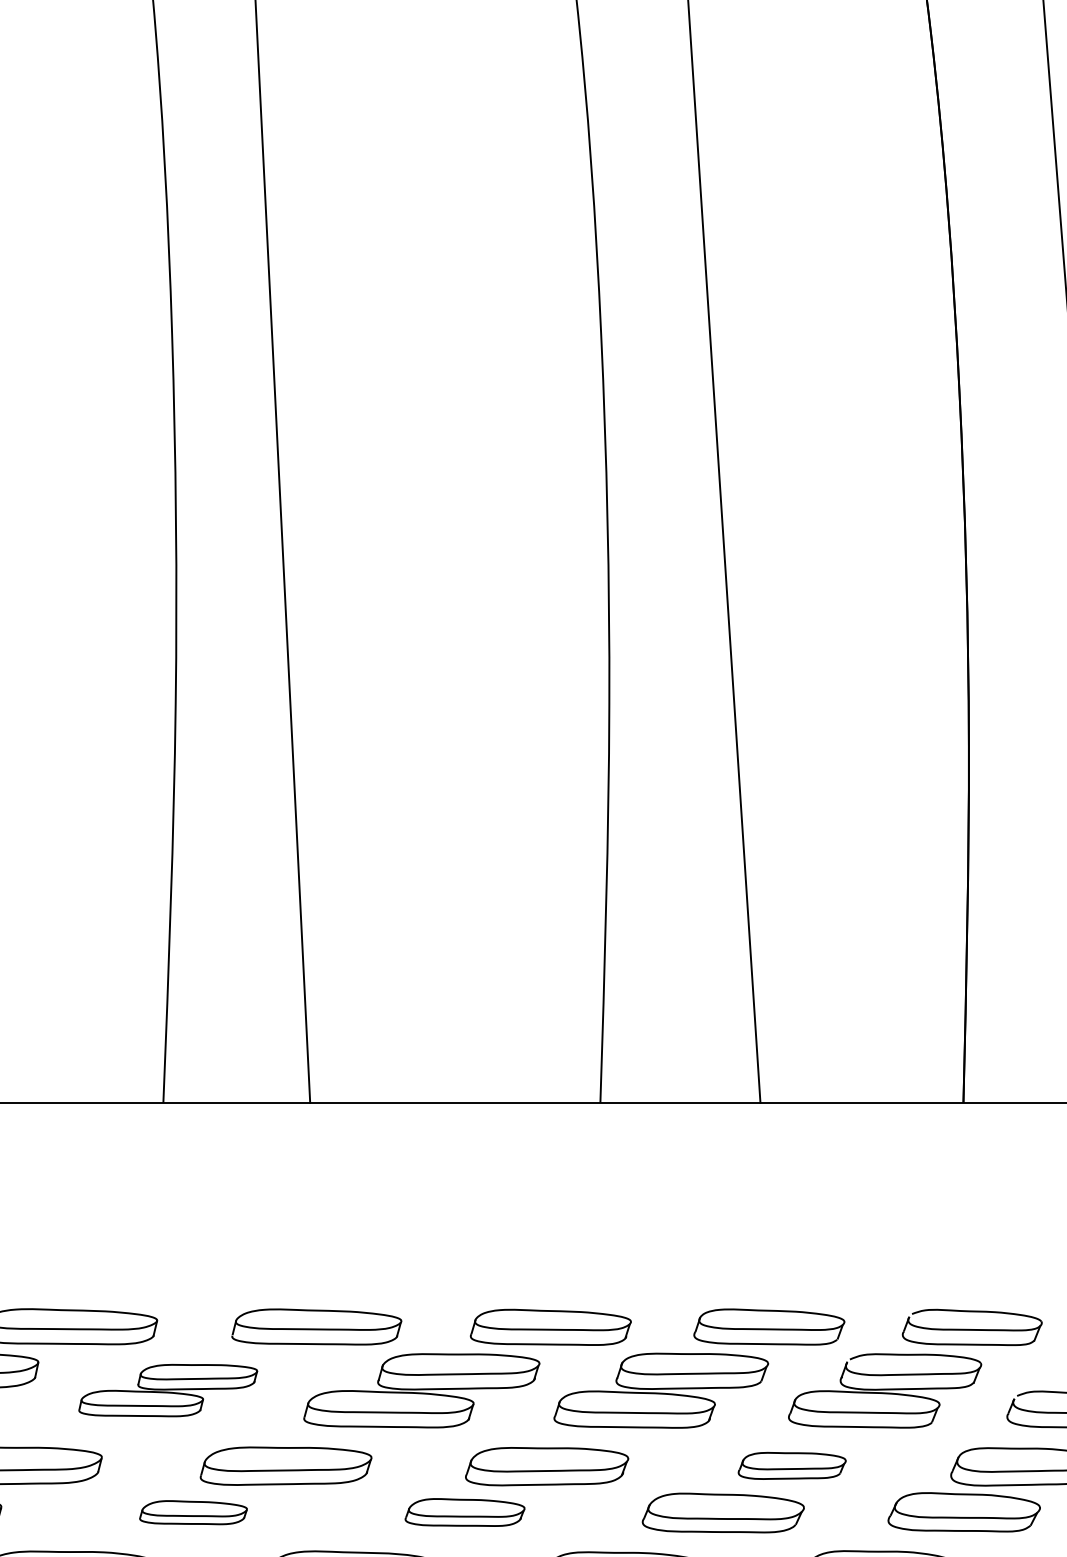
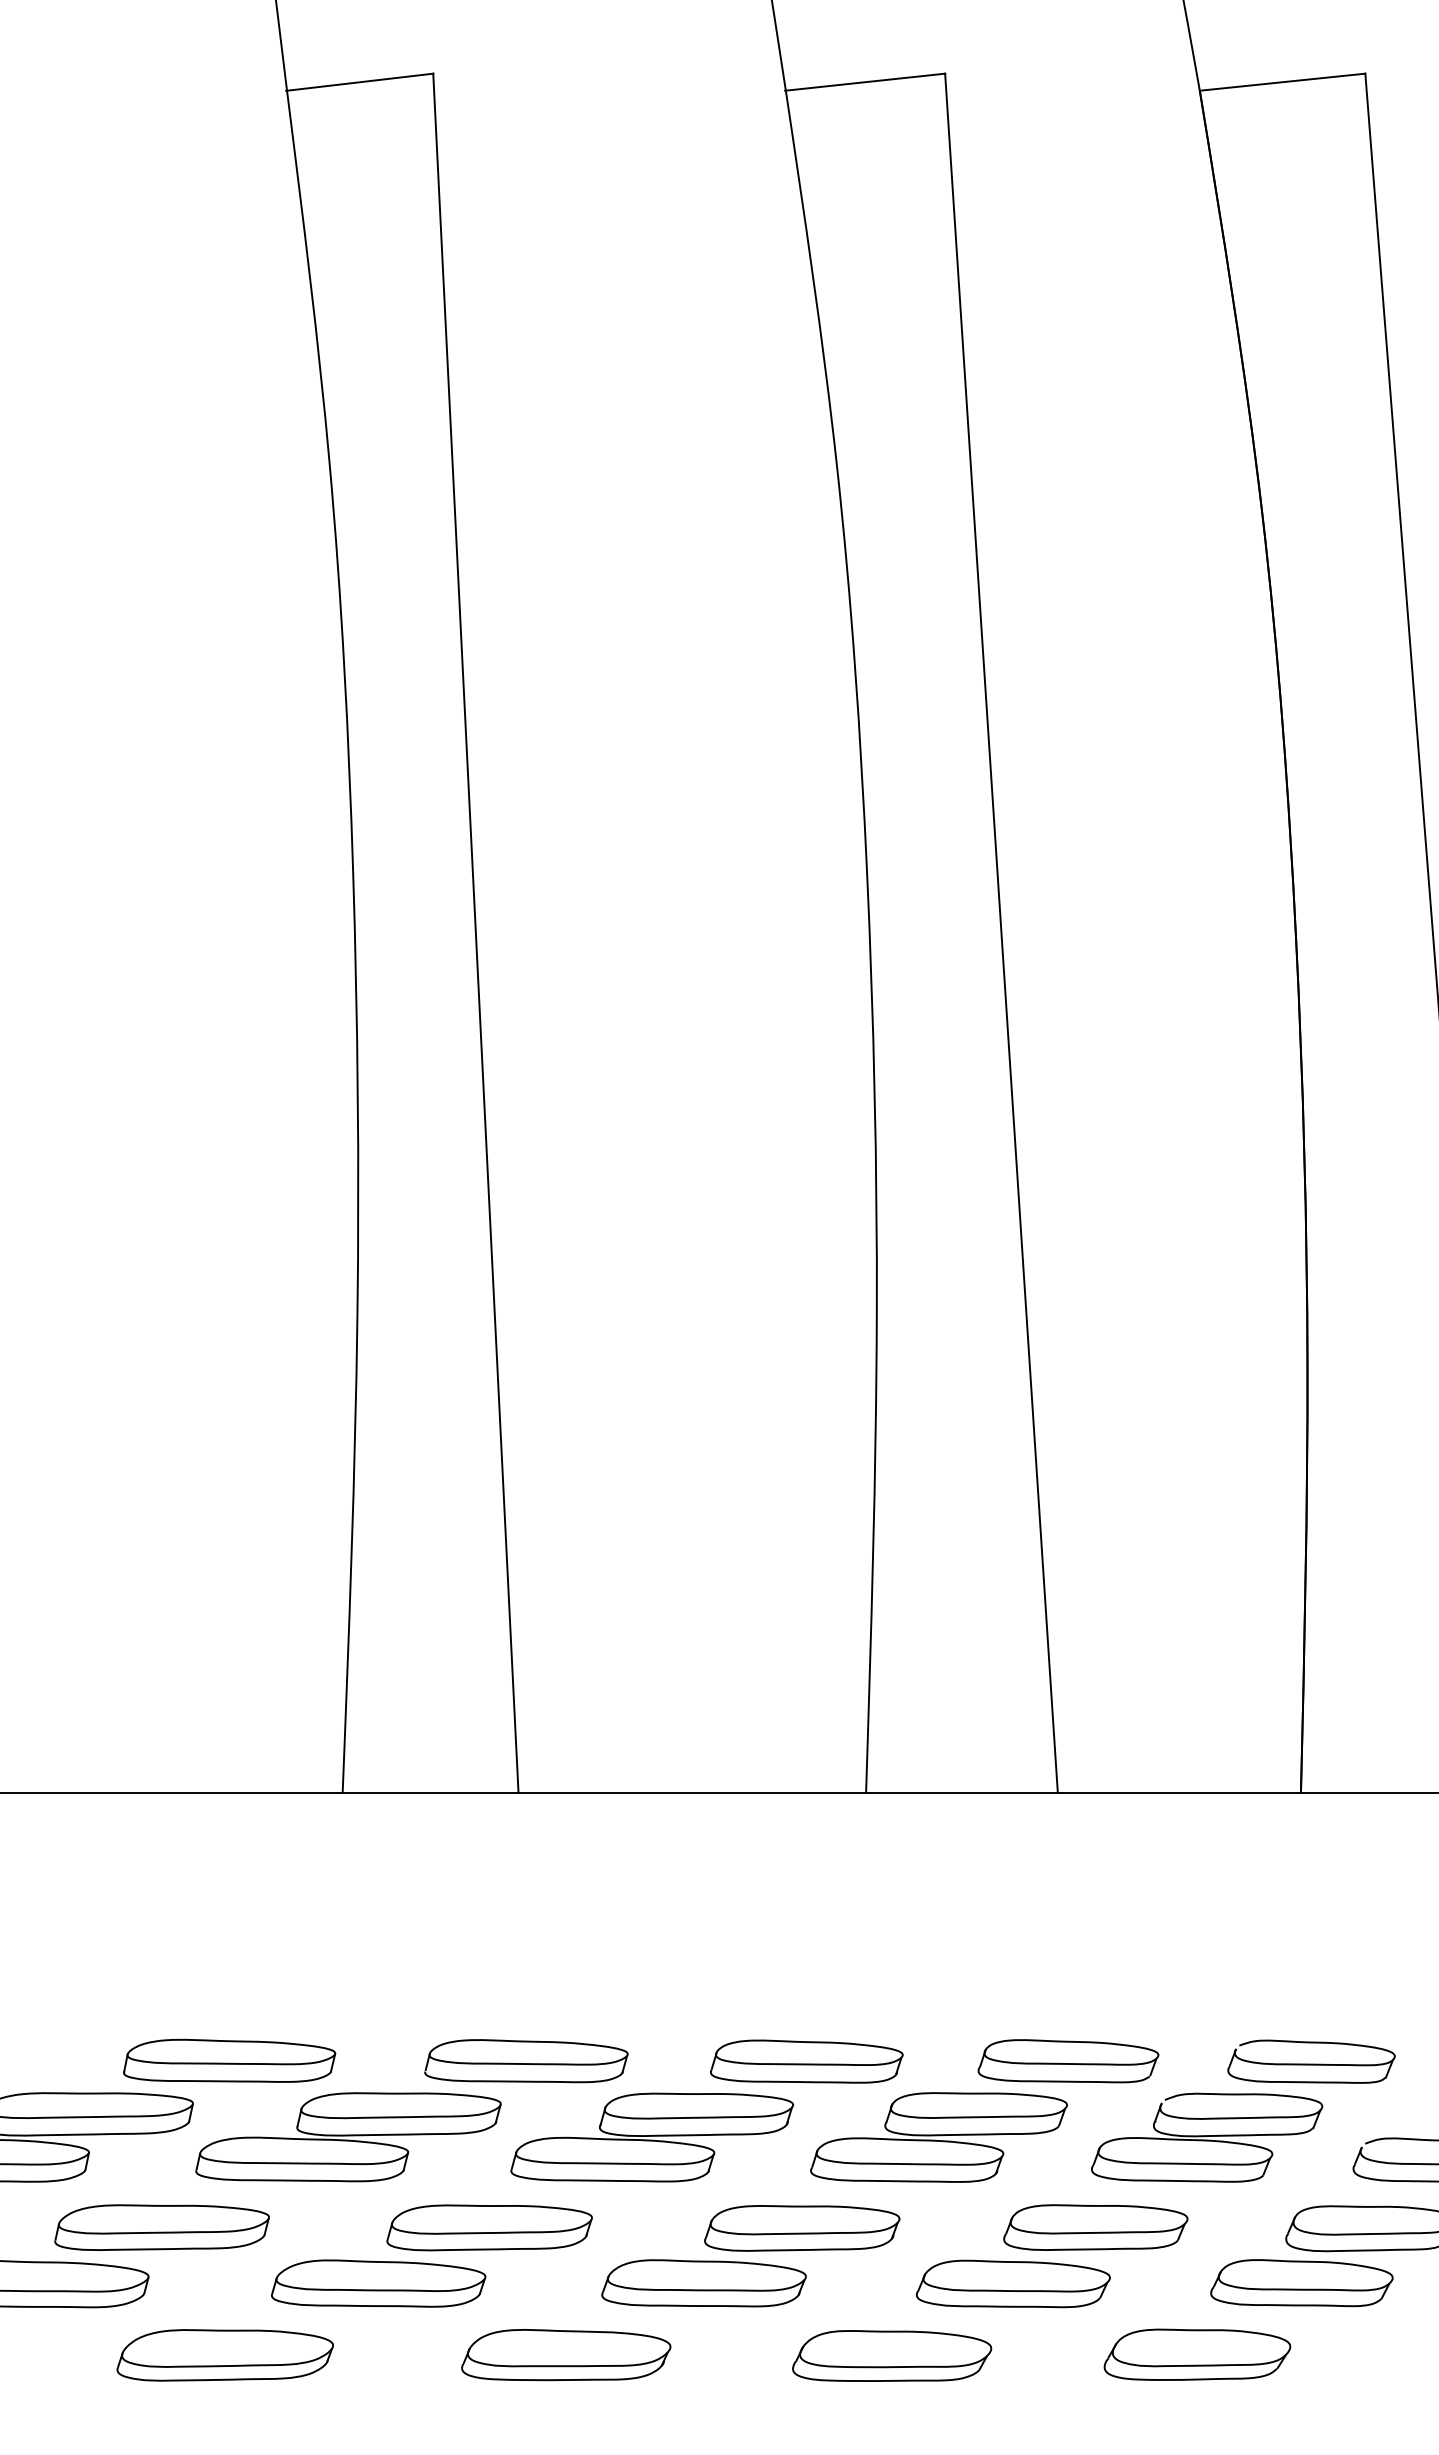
part: (168, 1390) -> (348, 2137), size x1.43
part: (791, 1465) -> (1095, 2227), size x1.43
part: (193, 1512) -> (378, 2283), size x1.67
part: (464, 1512) -> (703, 2283), size x1.43

